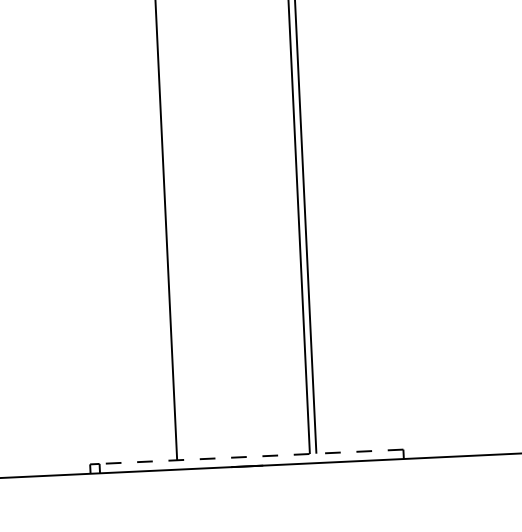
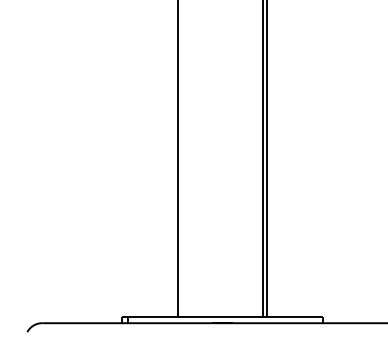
line: (250, 457) -> (224, 317), dashed -> solid

